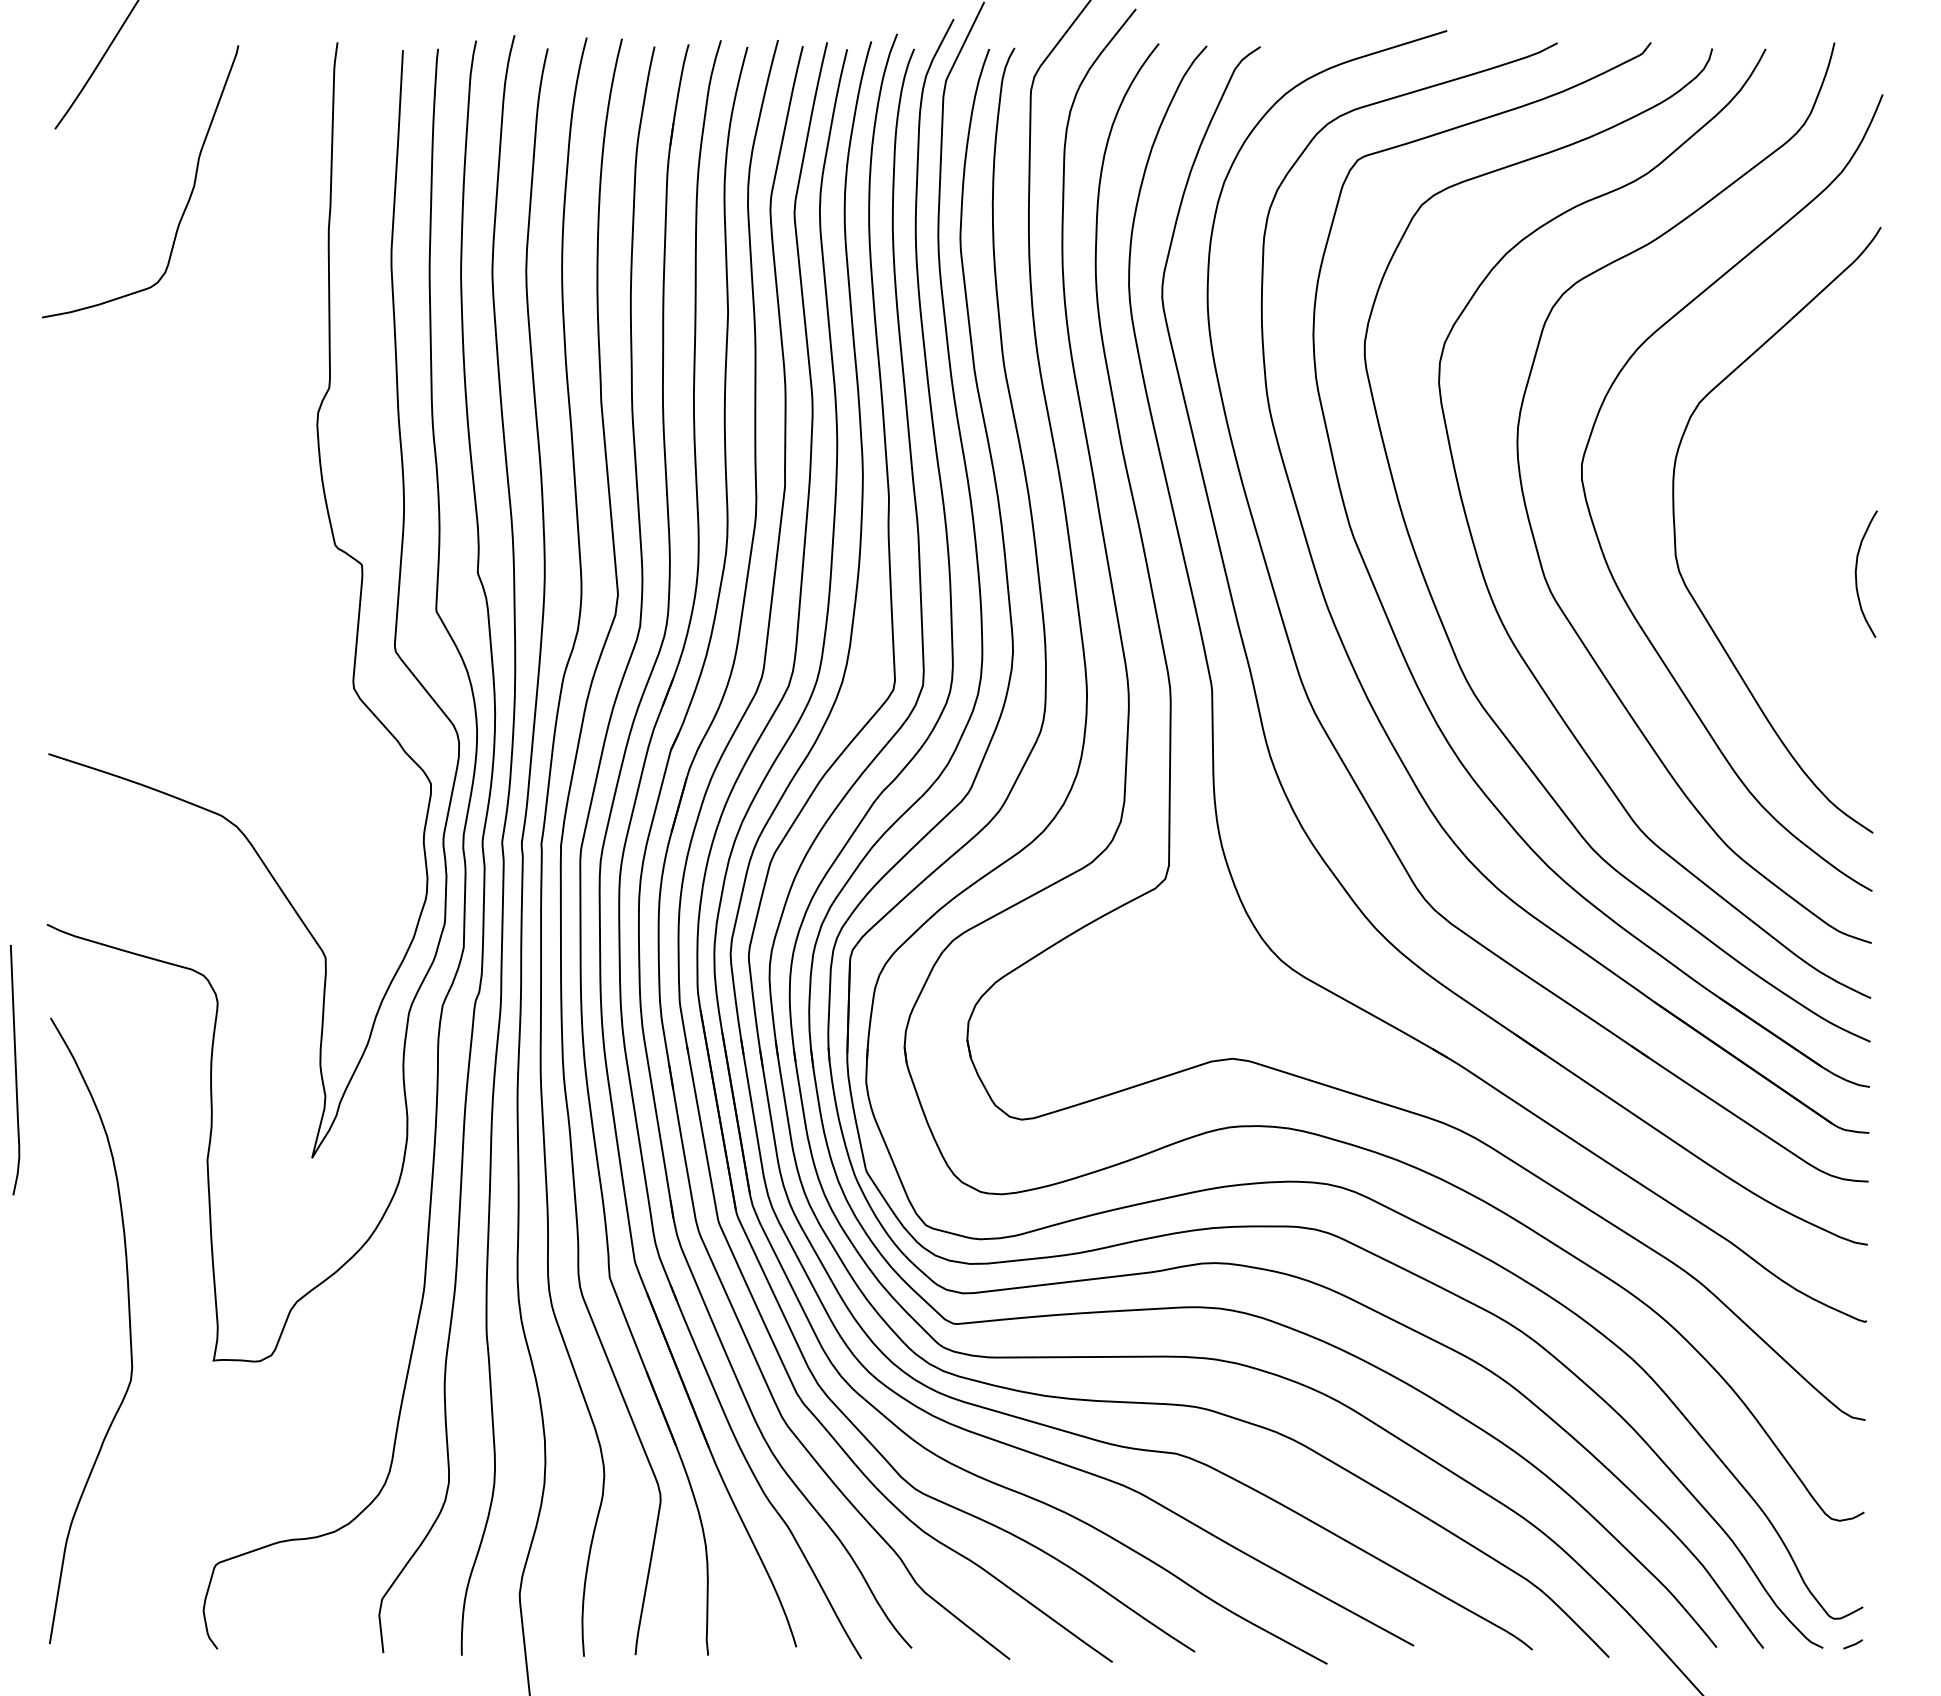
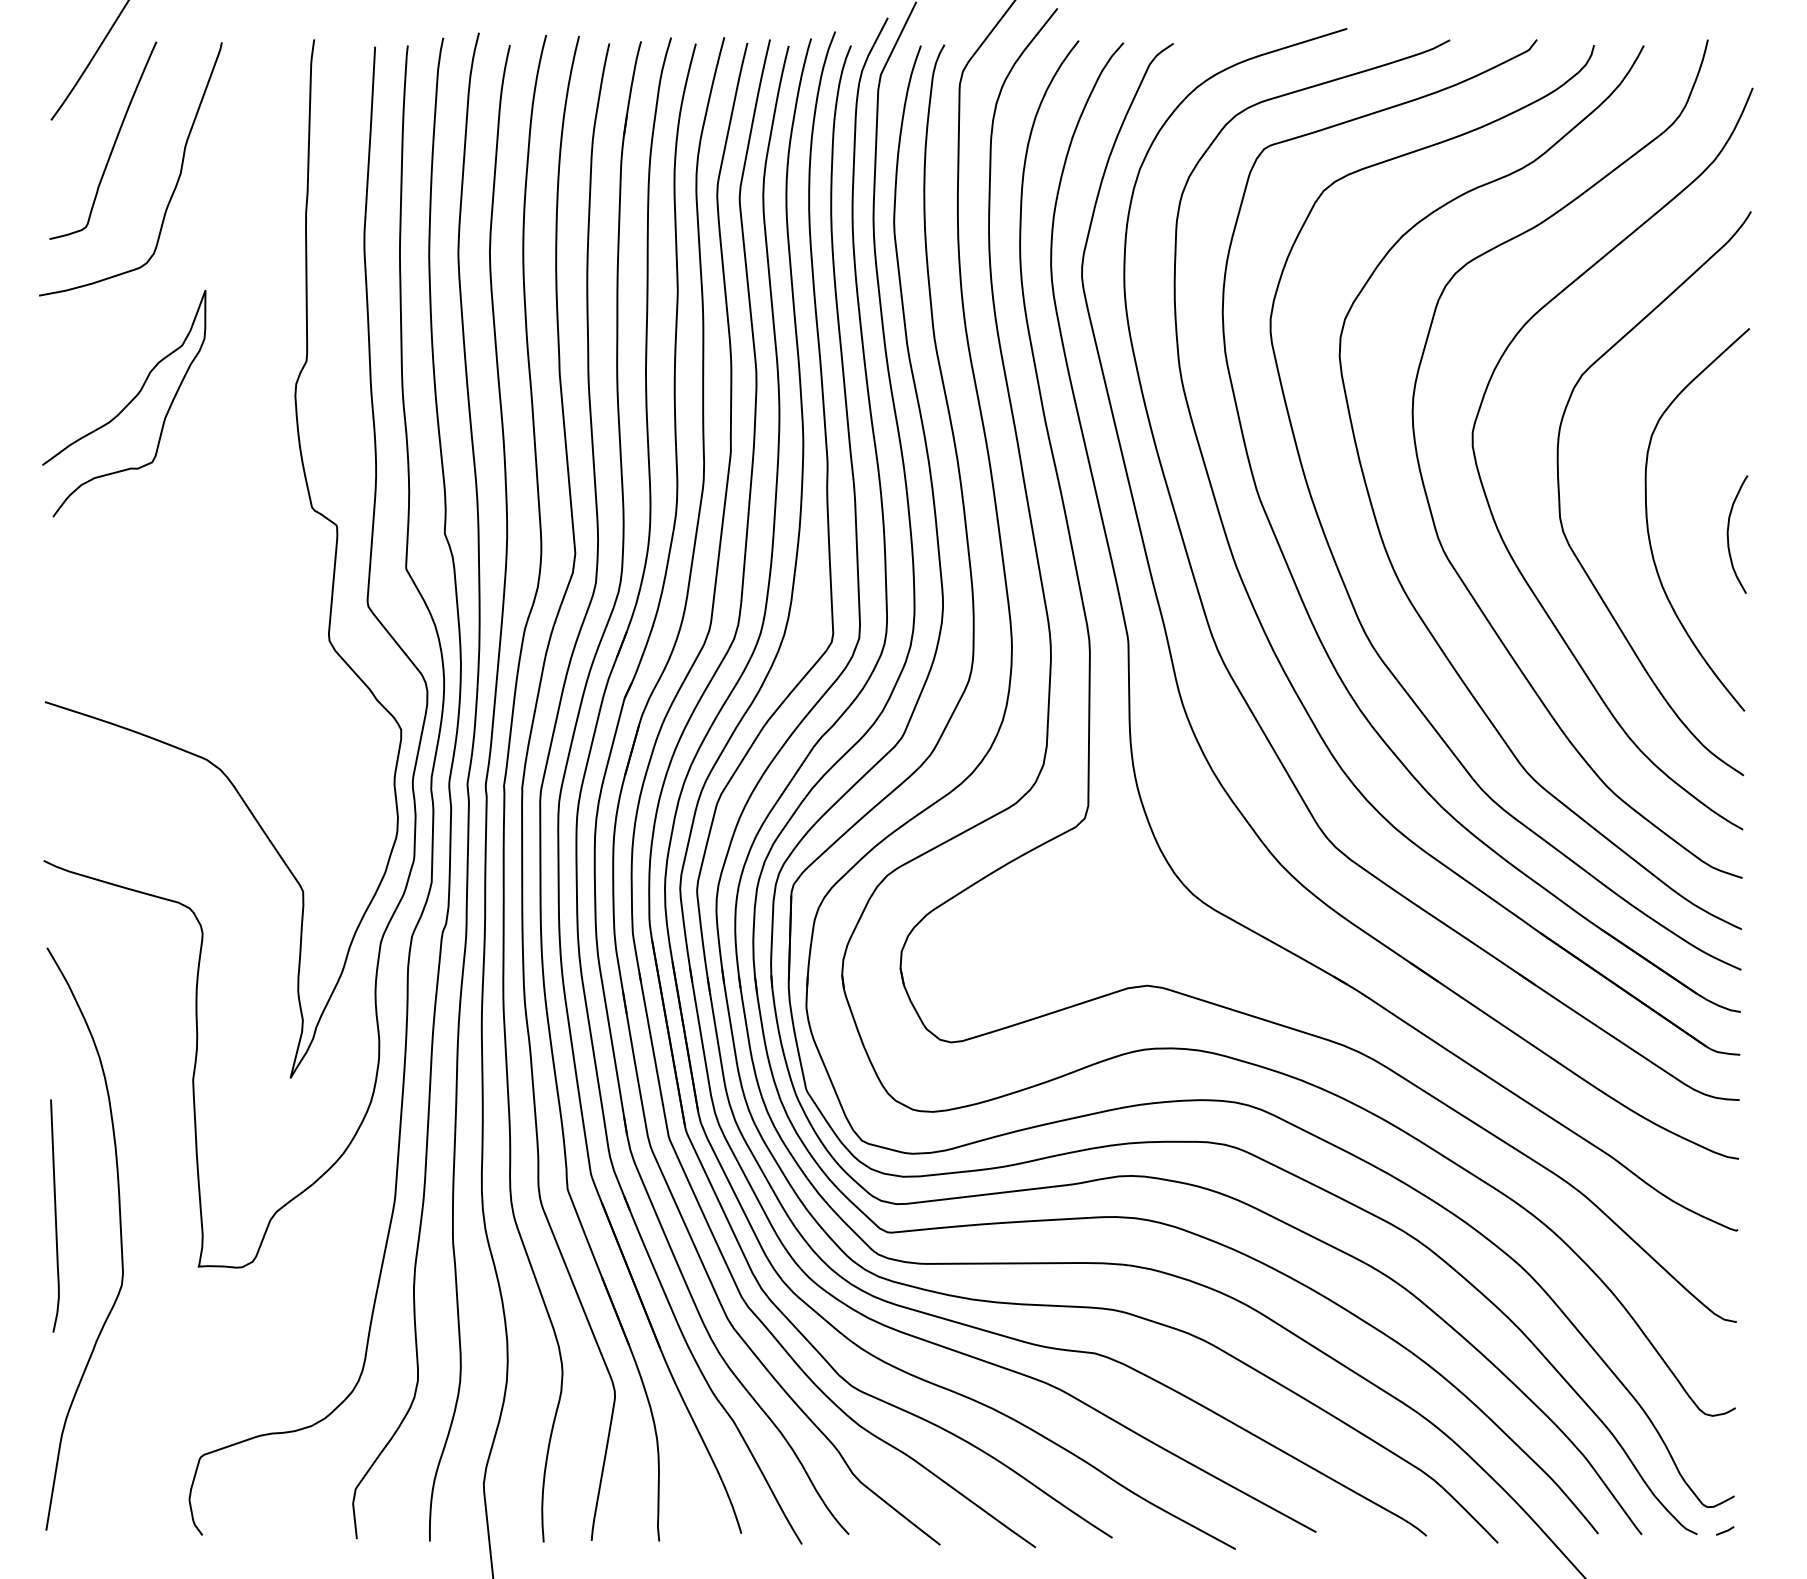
curve: (121, 155) -> (113, 144), added
curve: (135, 435) -> (126, 405), added
curve: (1770, 560) -> (1648, 521), added
curve: (15, 1070) -> (55, 1216), moved

